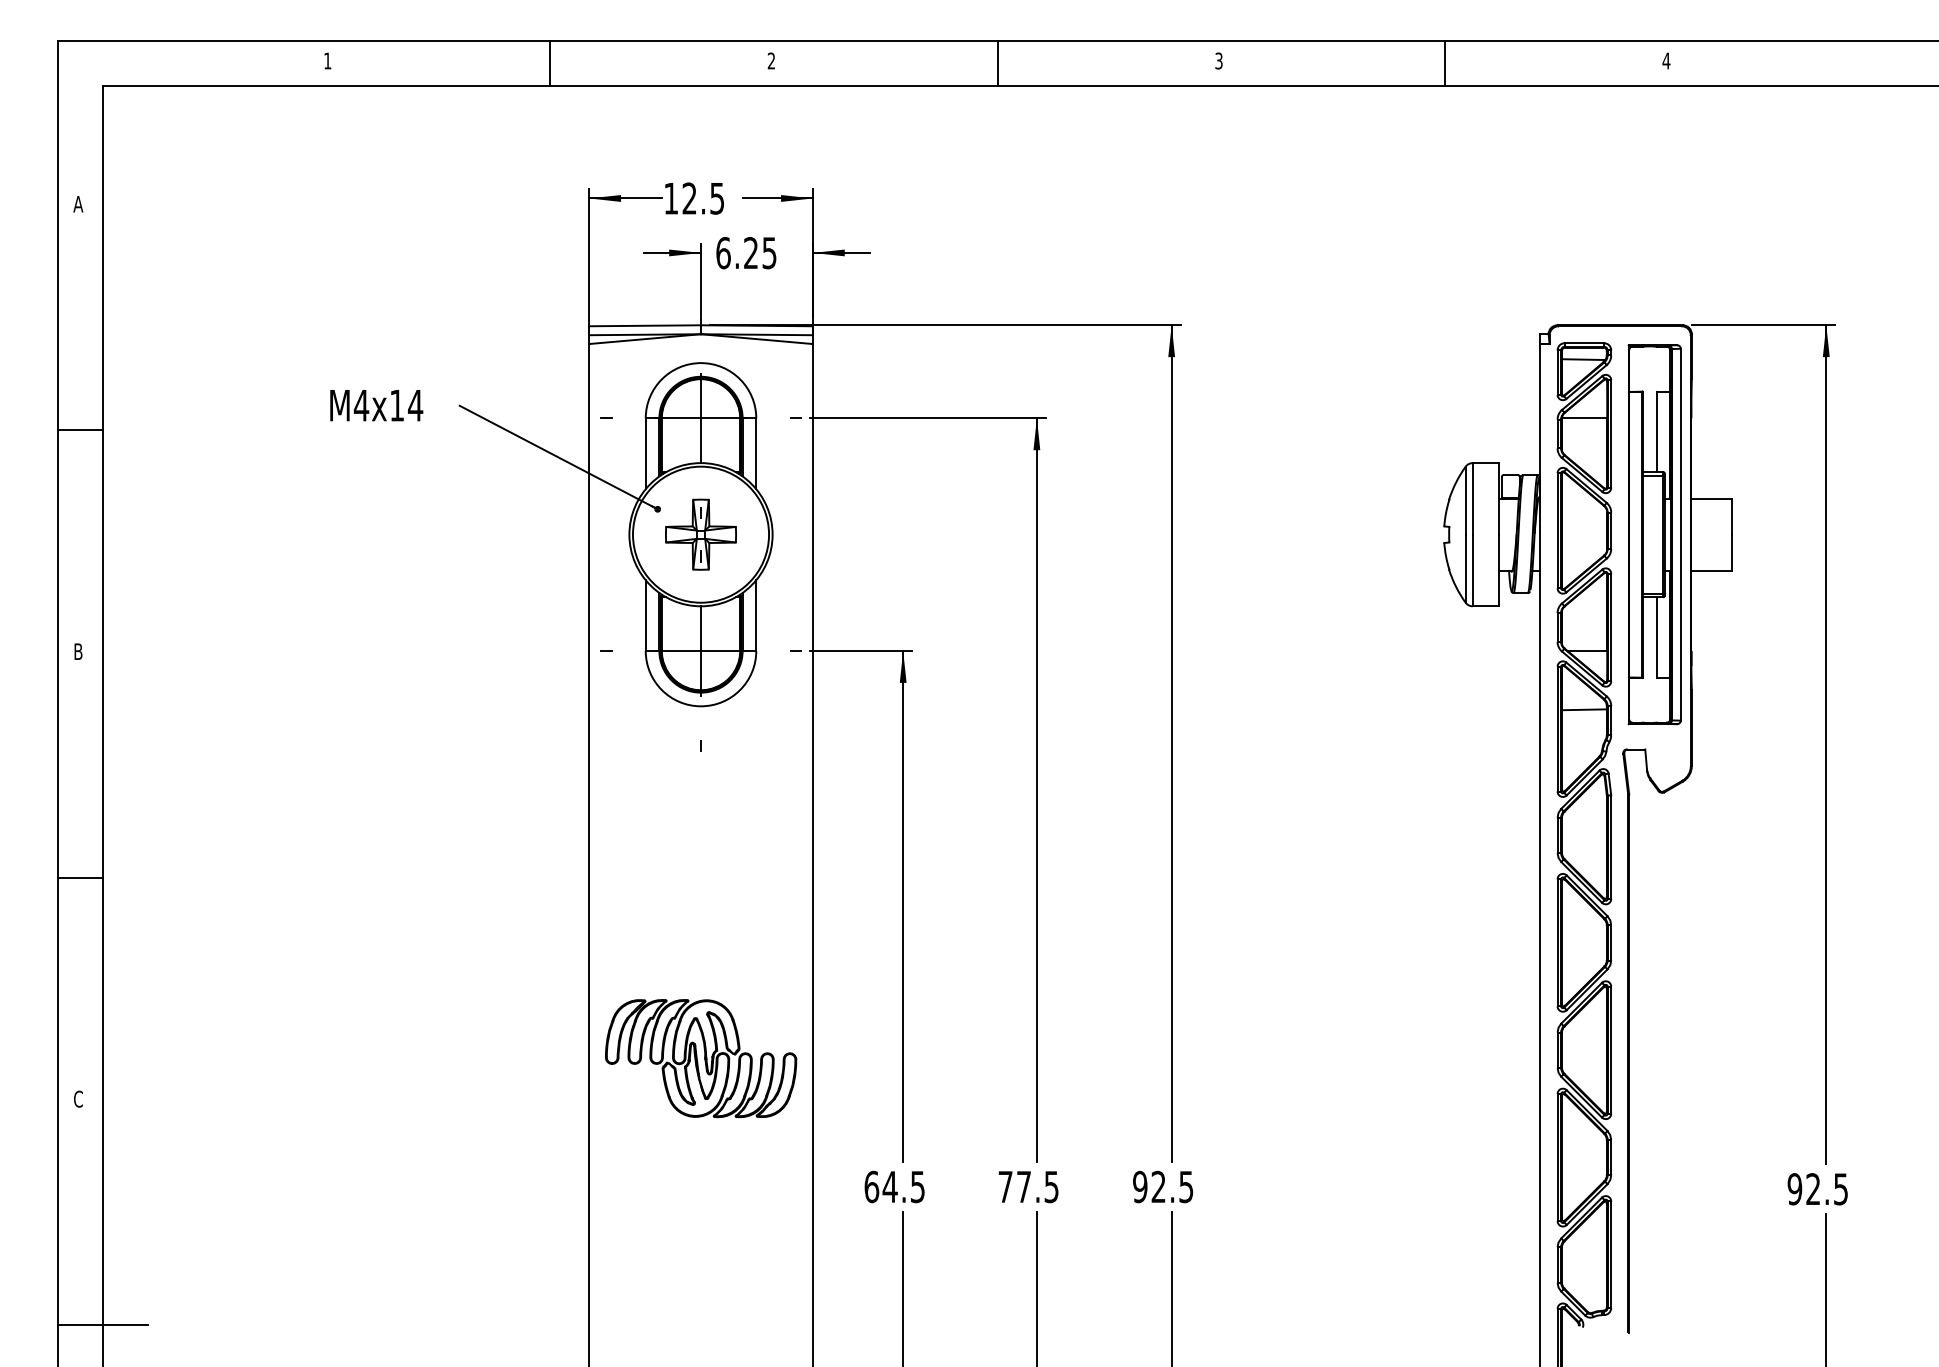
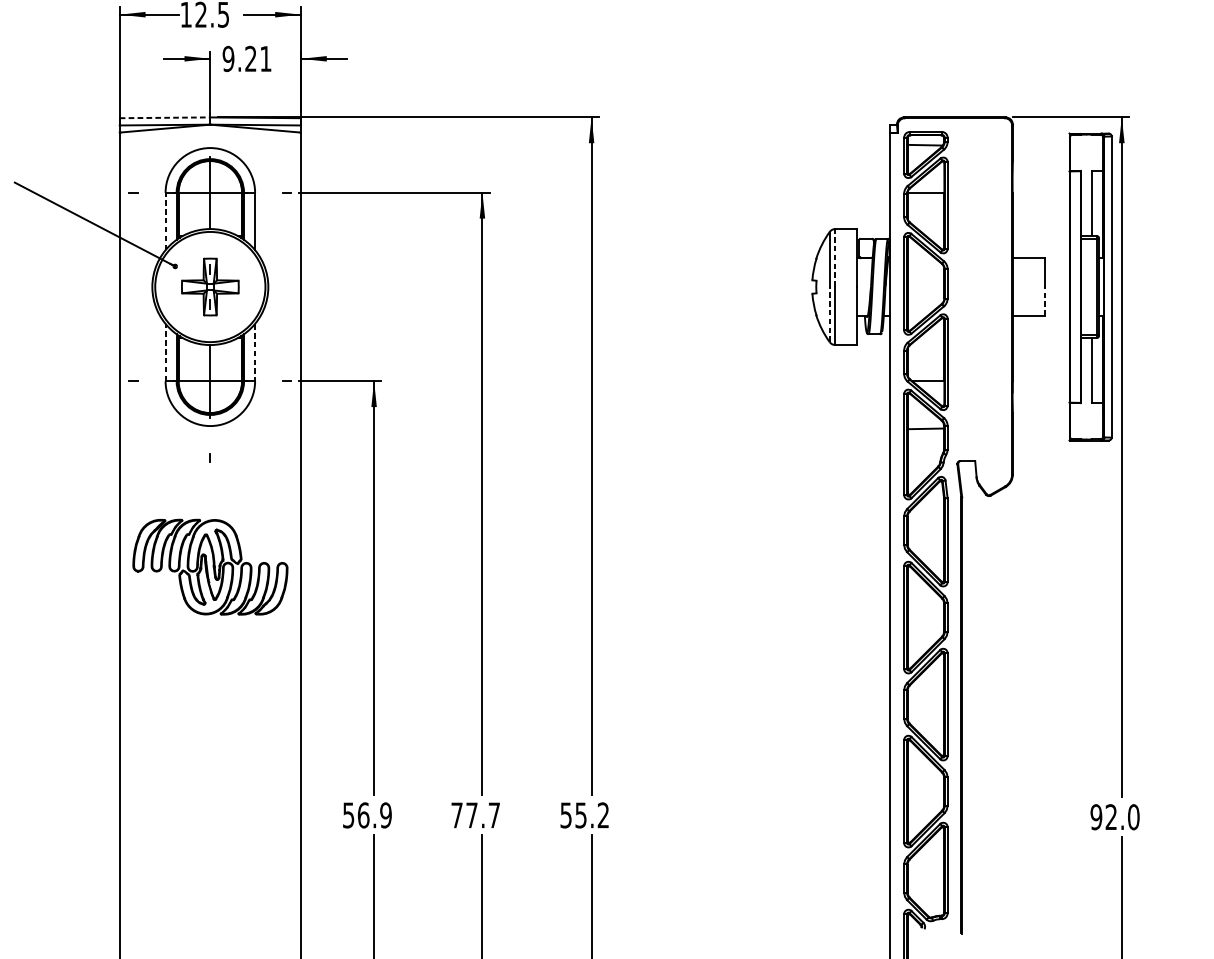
text: (746, 253) -> (247, 59), 6.25 -> 9.21
line: (645, 325) -> (165, 117), solid -> dashed
line: (645, 453) -> (165, 221), solid -> dashed
line: (1472, 498) -> (835, 257), solid -> dashed
part: (1654, 534) -> (1090, 286), moved
line: (1731, 552) -> (1045, 301), solid -> dashed
line: (1465, 568) -> (829, 314), solid -> dashed
line: (645, 615) -> (165, 352), solid -> dashed
line: (756, 616) -> (255, 353), solid -> dashed
part: (701, 1058) -> (210, 567), moved
text: (894, 1186) -> (367, 815), 64.5 -> 56.9
text: (1163, 1186) -> (584, 815), 92.5 -> 55.2
text: (1051, 1187) -> (494, 815), 77.5 -> 77.7
text: (1840, 1189) -> (1133, 817), 92.5 -> 92.0

